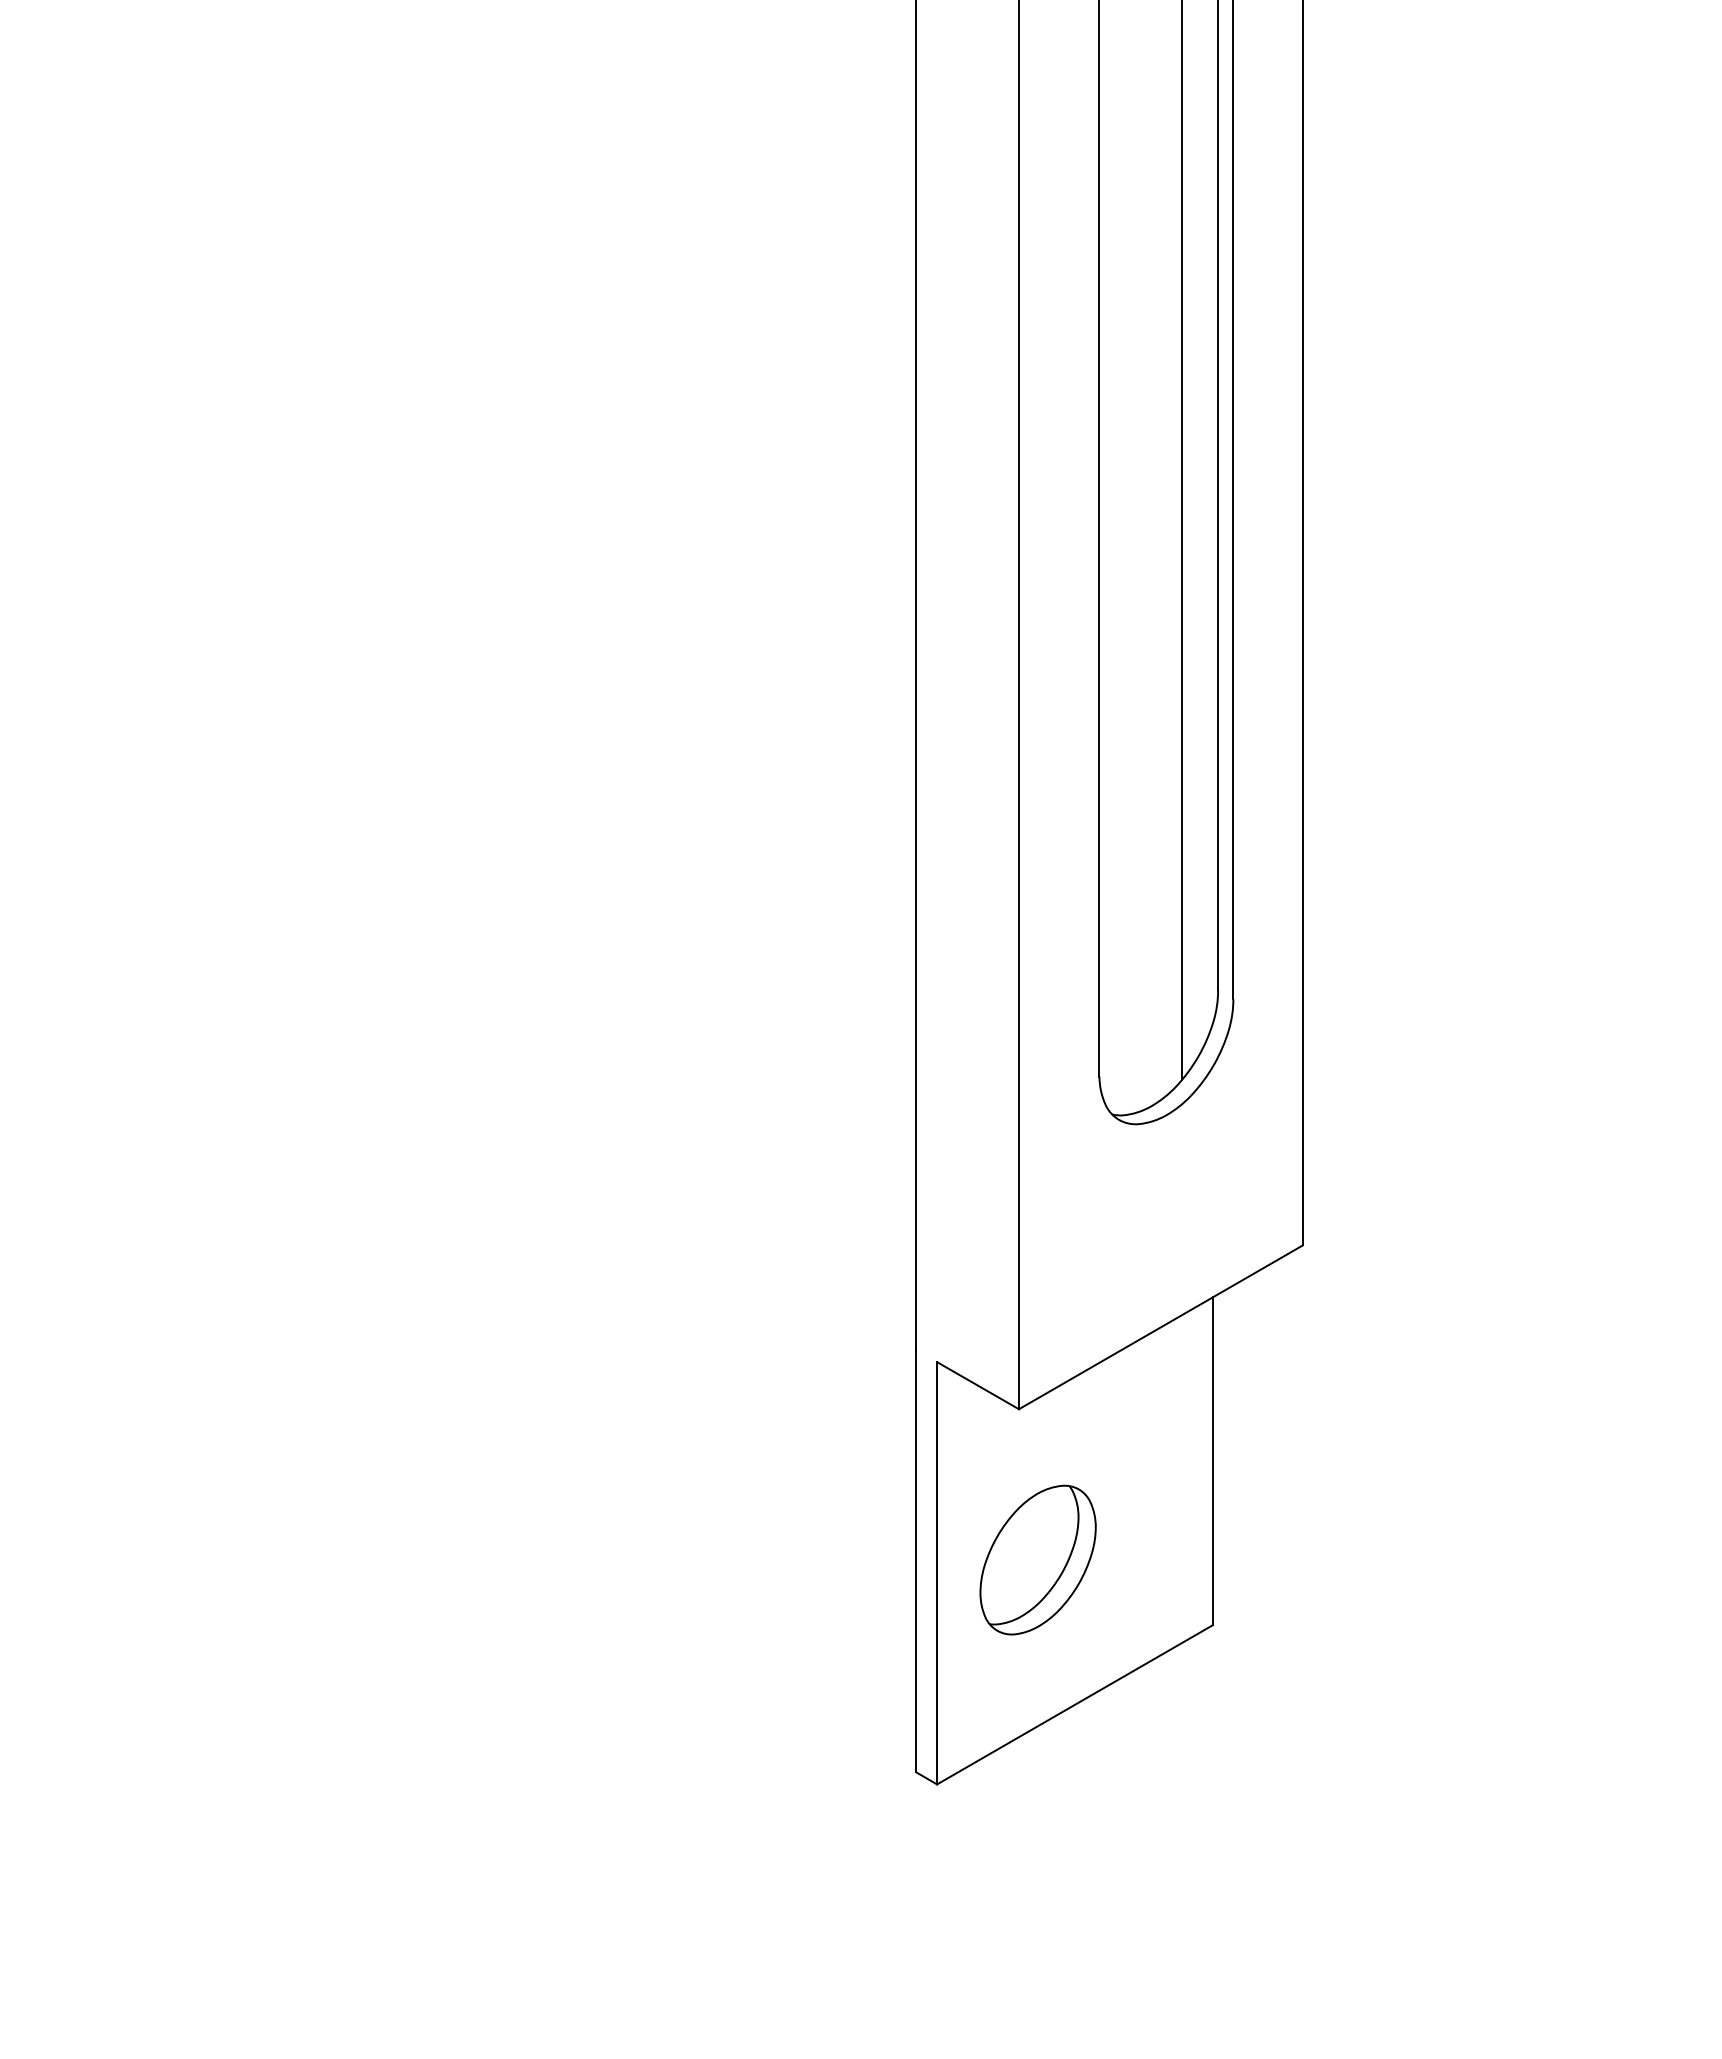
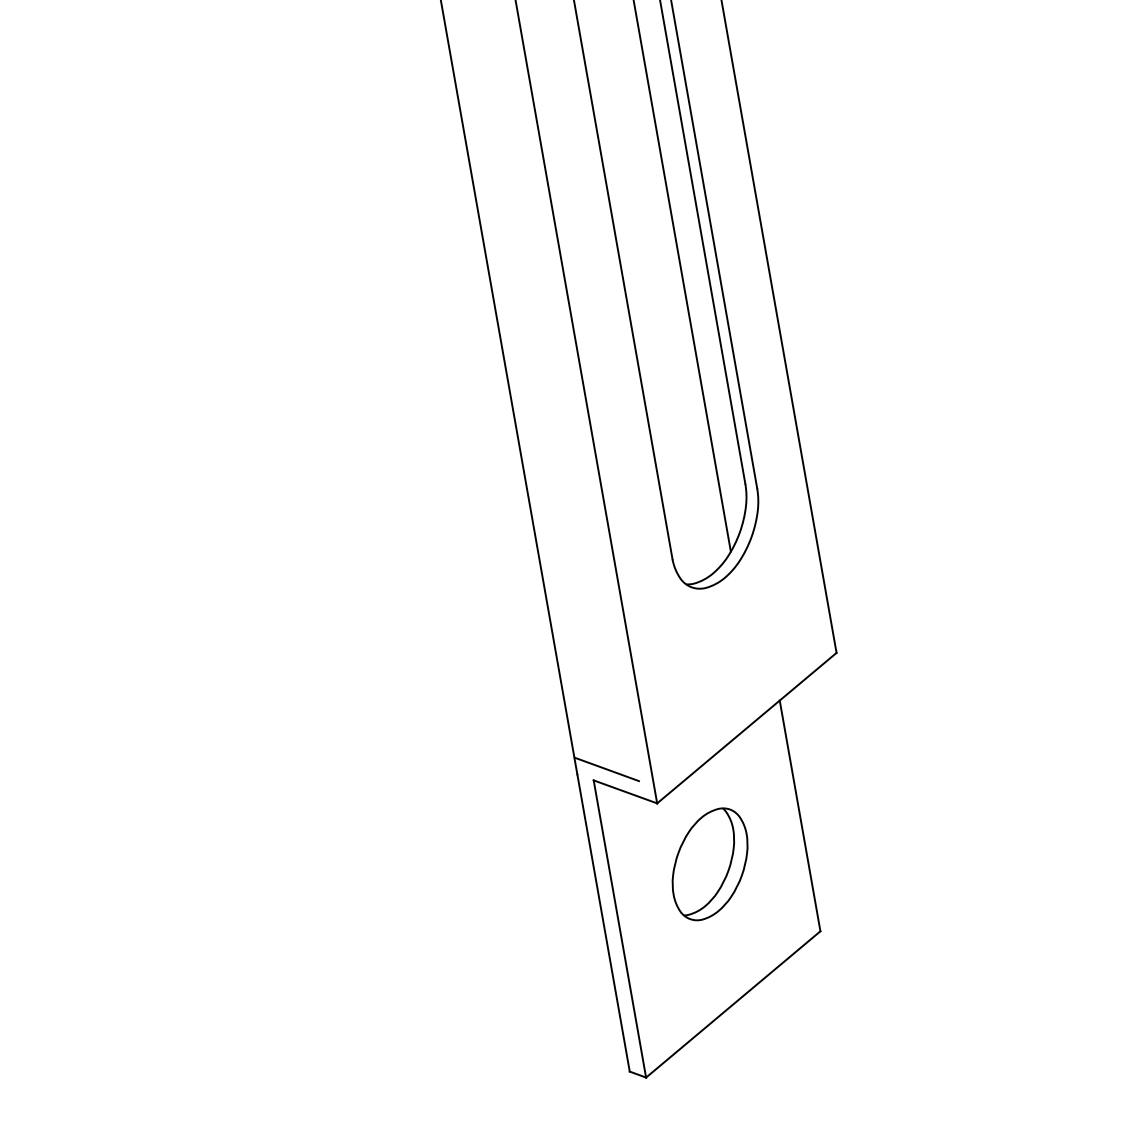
line: (957, 1350) -> (606, 769), added
part: (1037, 1559) -> (709, 863), moved

